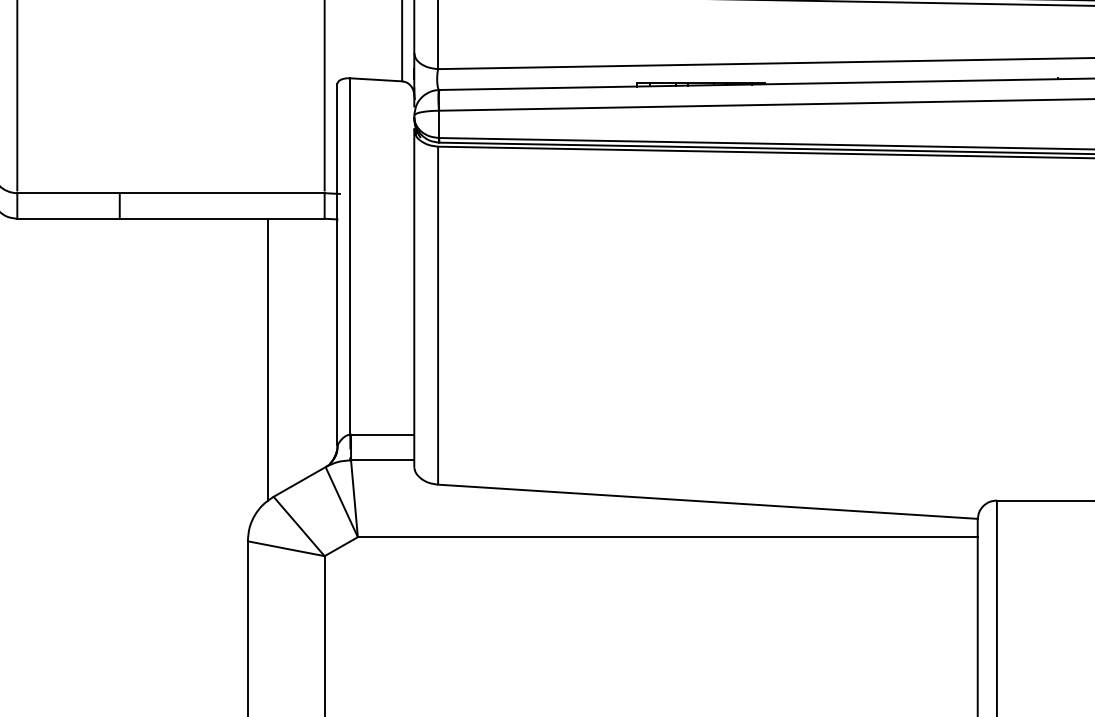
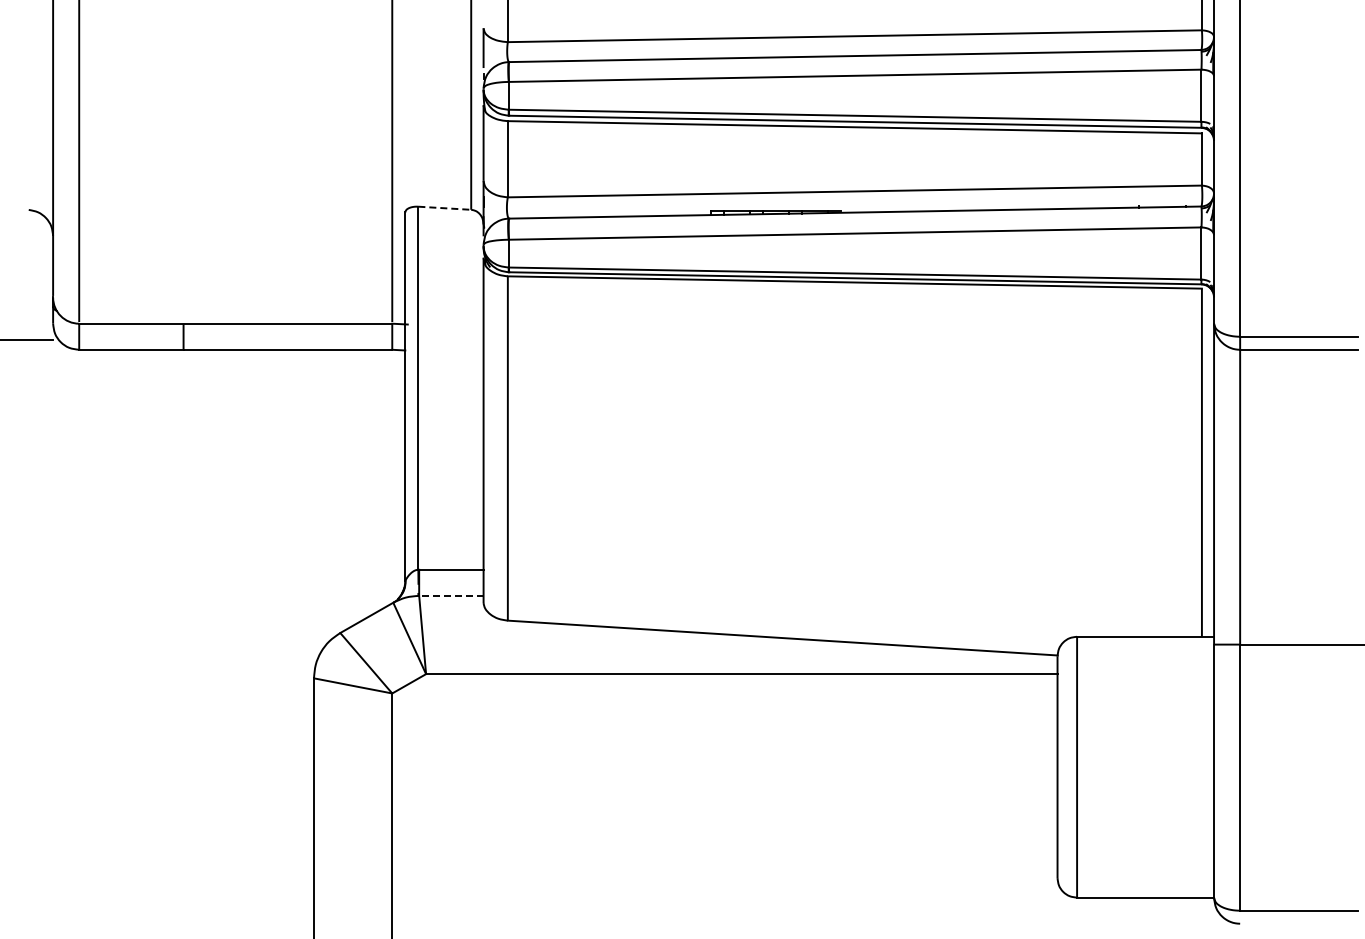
line: (376, 80) -> (445, 208), solid -> dashed
line: (267, 359) -> (334, 493), removed
line: (381, 459) -> (450, 595), solid -> dashed

